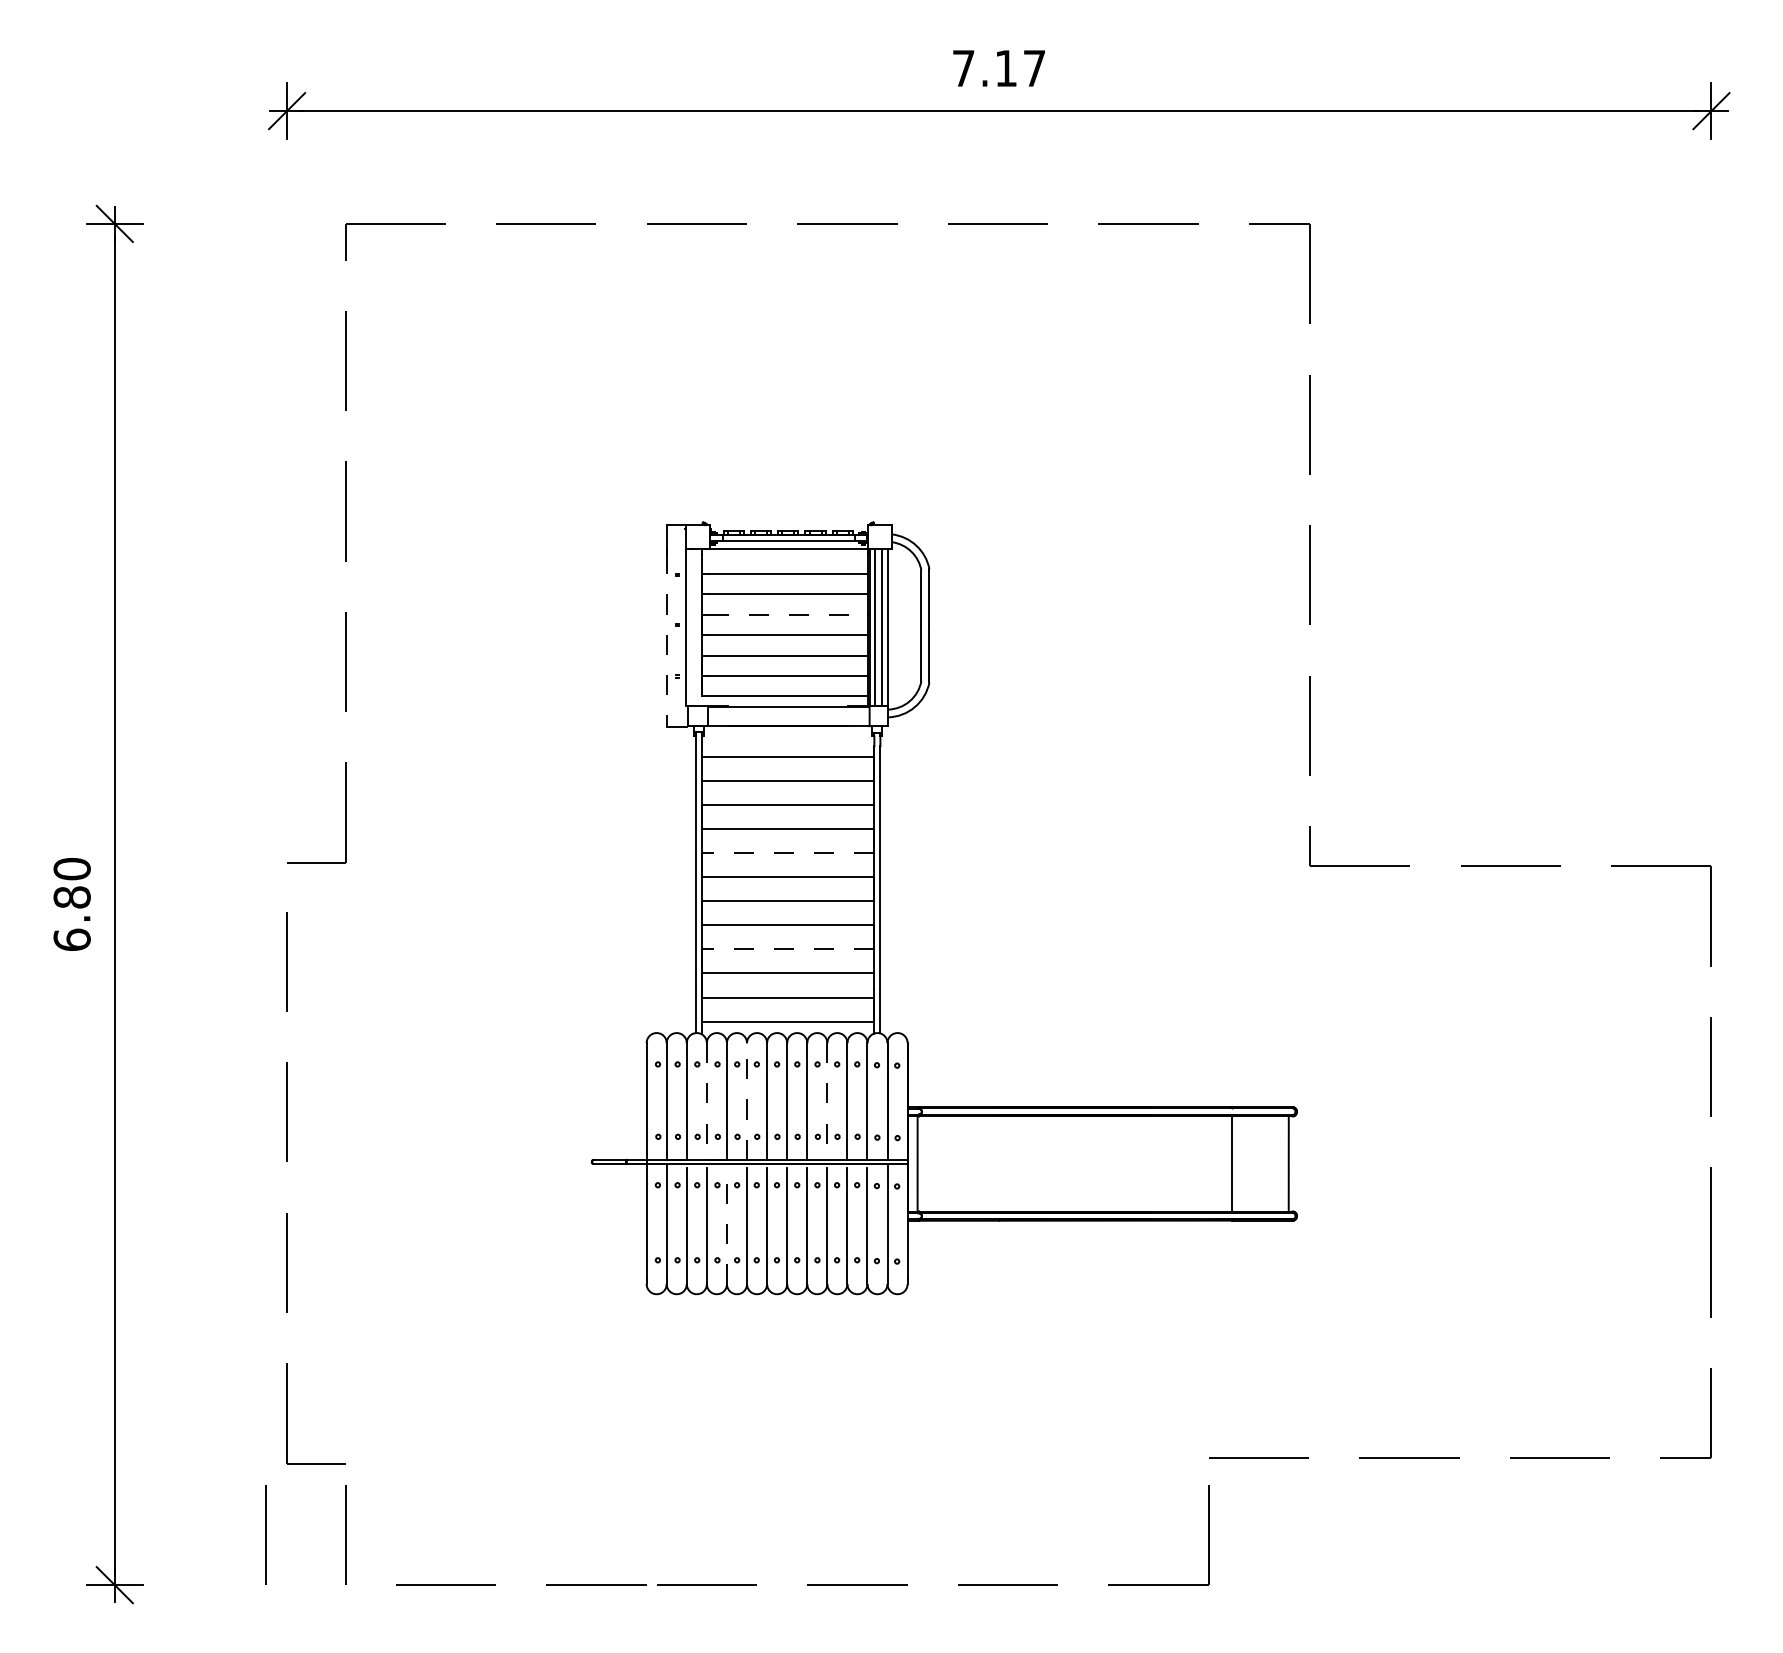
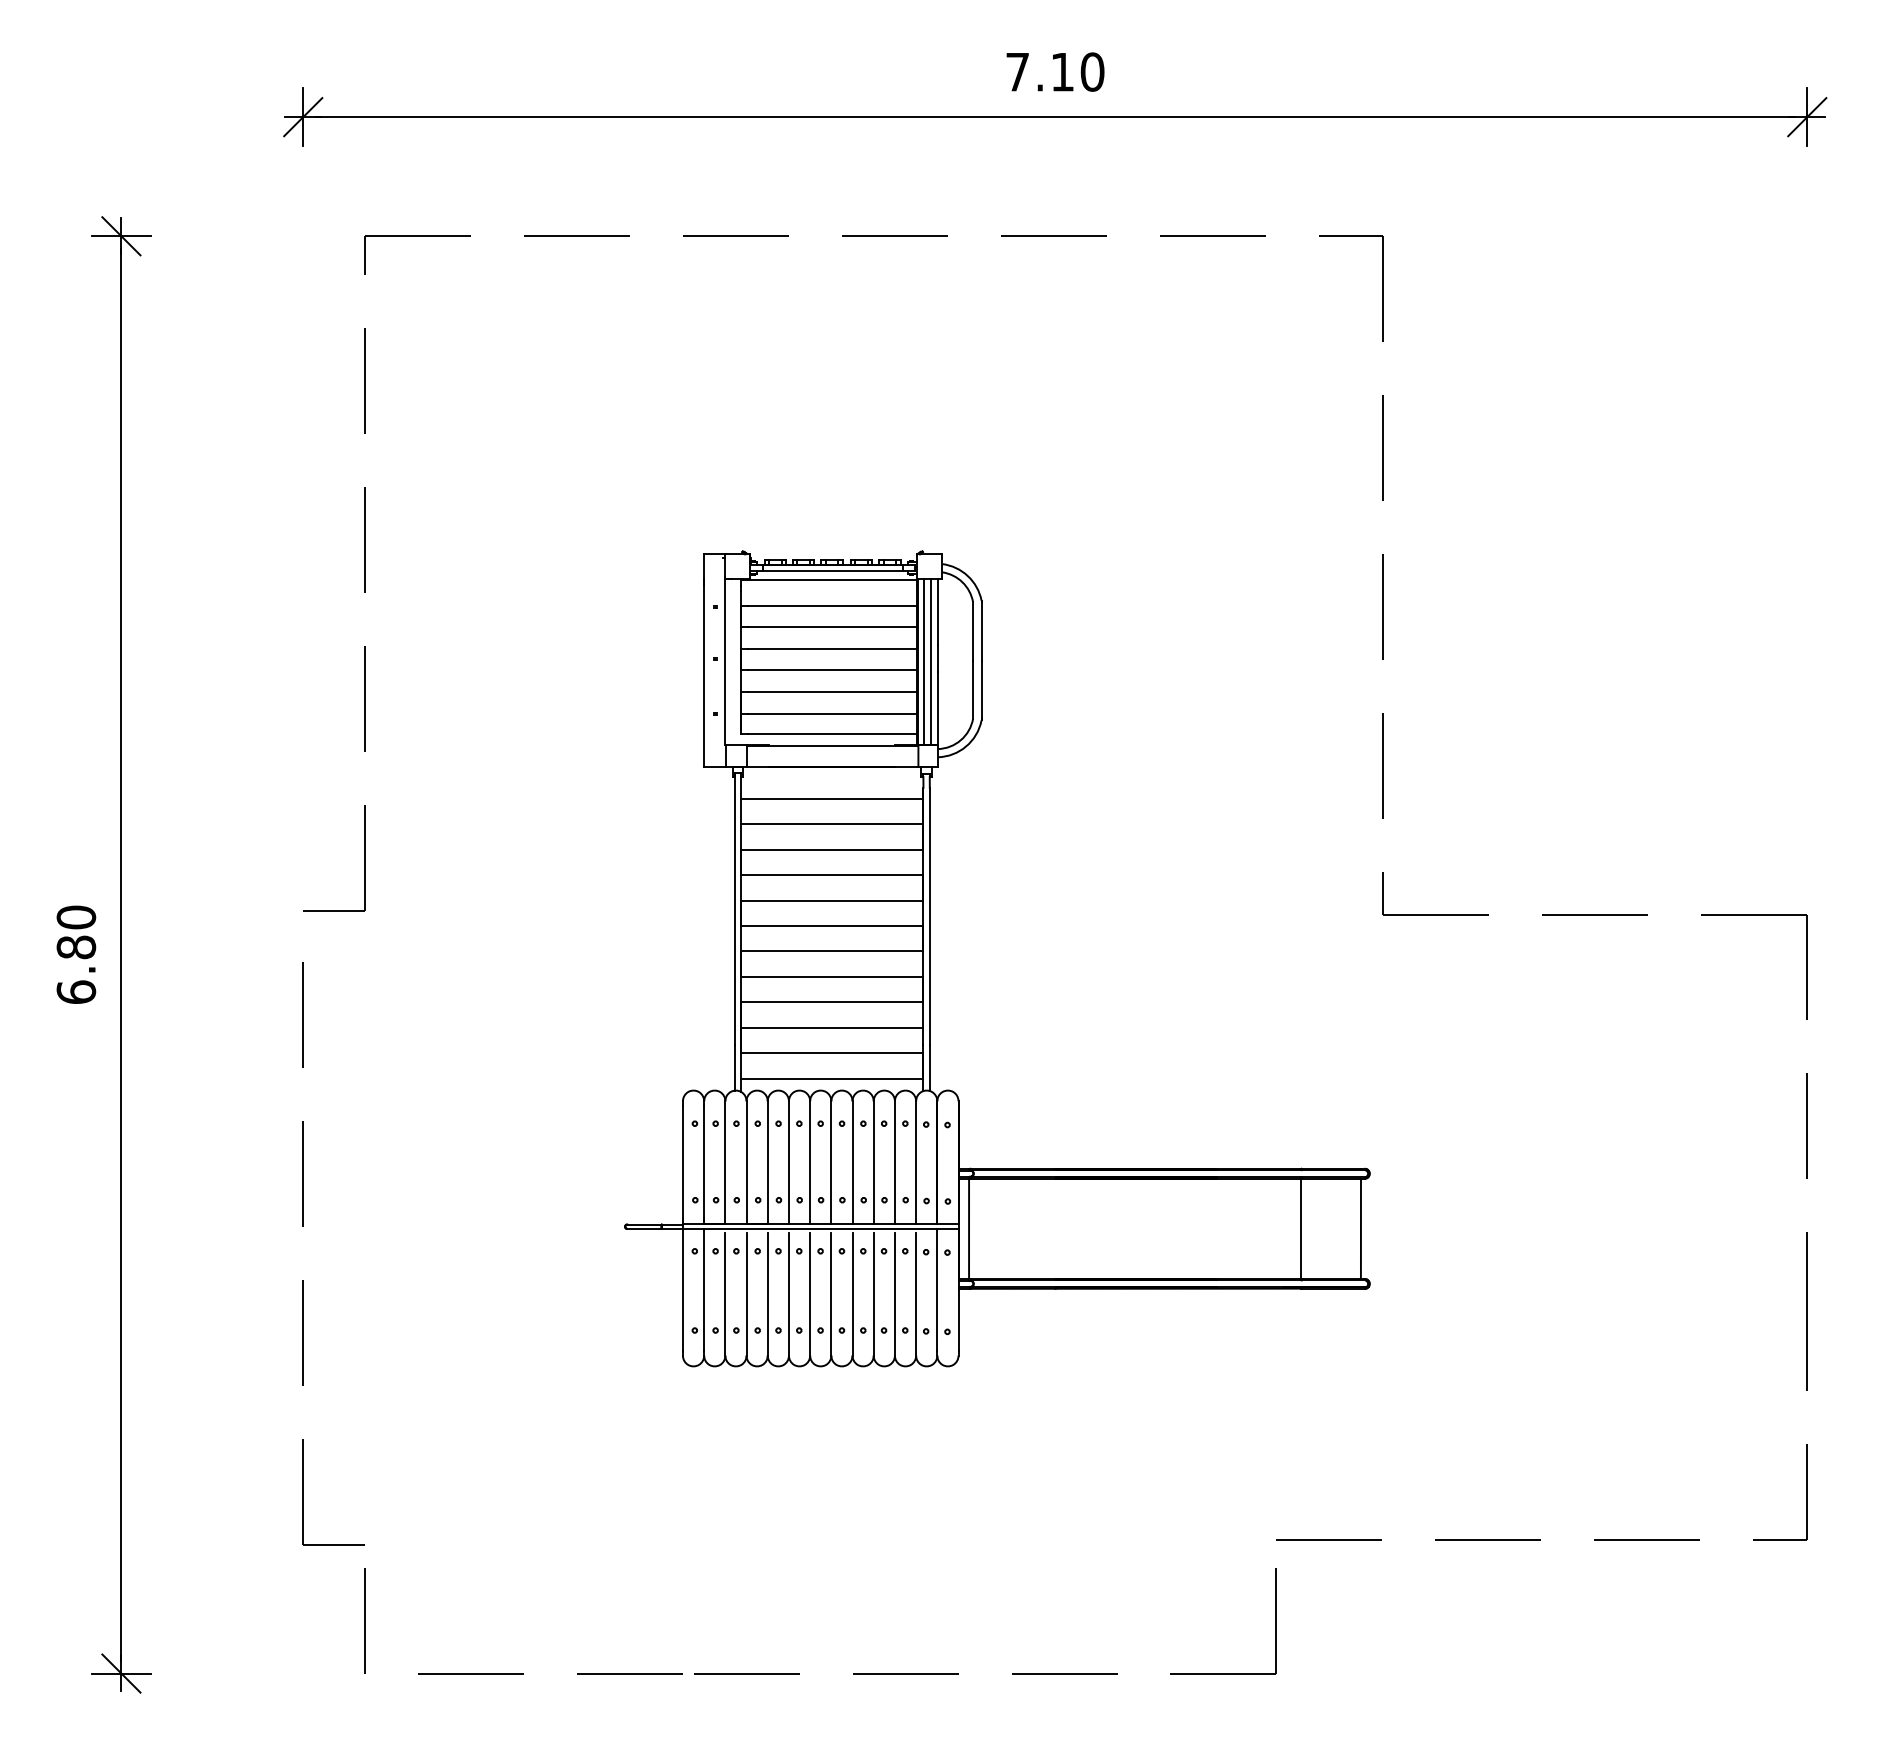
text: (1034, 68) -> (1092, 72), 7.17 -> 7.10
line: (788, 614) -> (832, 648), dashed -> solid
line: (666, 641) -> (703, 677), dashed -> solid
line: (787, 853) -> (831, 901), dashed -> solid
line: (787, 949) -> (831, 1002), dashed -> solid
line: (747, 1100) -> (789, 1161), dashed -> solid
line: (706, 1101) -> (746, 1162), dashed -> solid
line: (827, 1101) -> (873, 1162), dashed -> solid
line: (726, 1225) -> (767, 1293), dashed -> solid
line: (265, 1534) -> (280, 1620), removed

